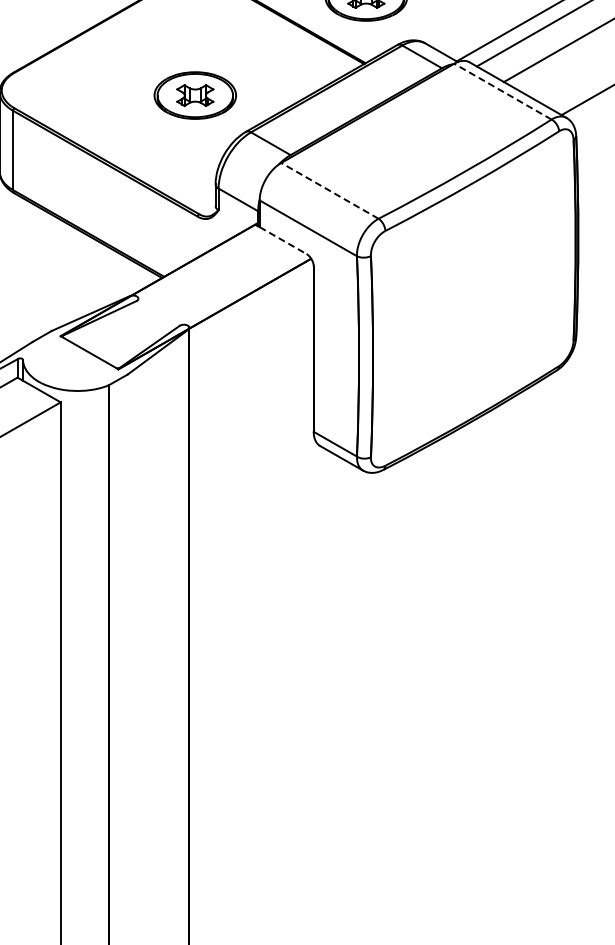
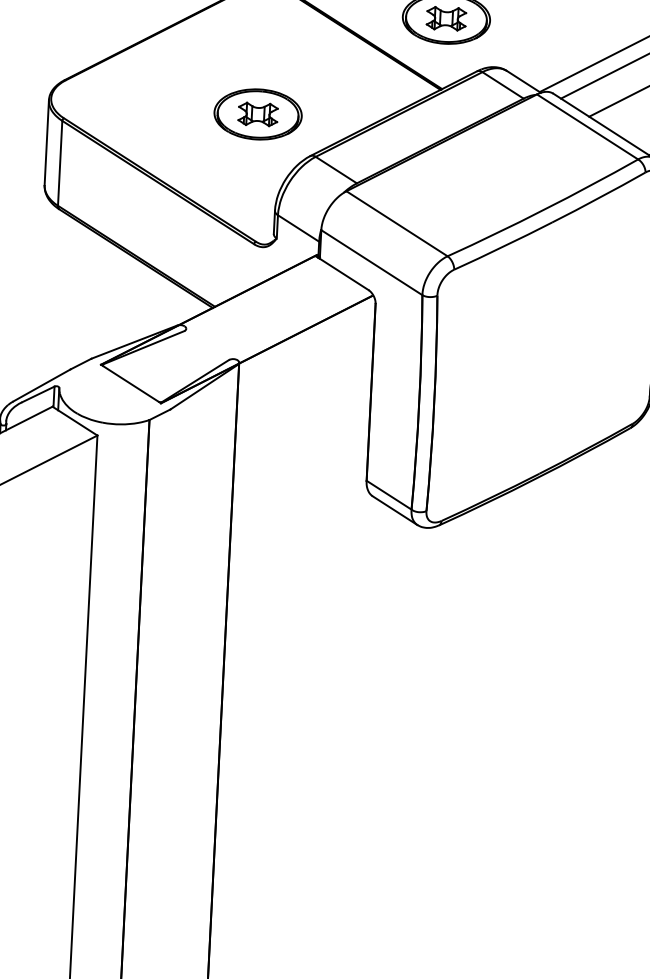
line: (502, 91) -> (587, 126), dashed -> solid
line: (329, 190) -> (396, 223), dashed -> solid
line: (283, 240) -> (344, 274), dashed -> solid

